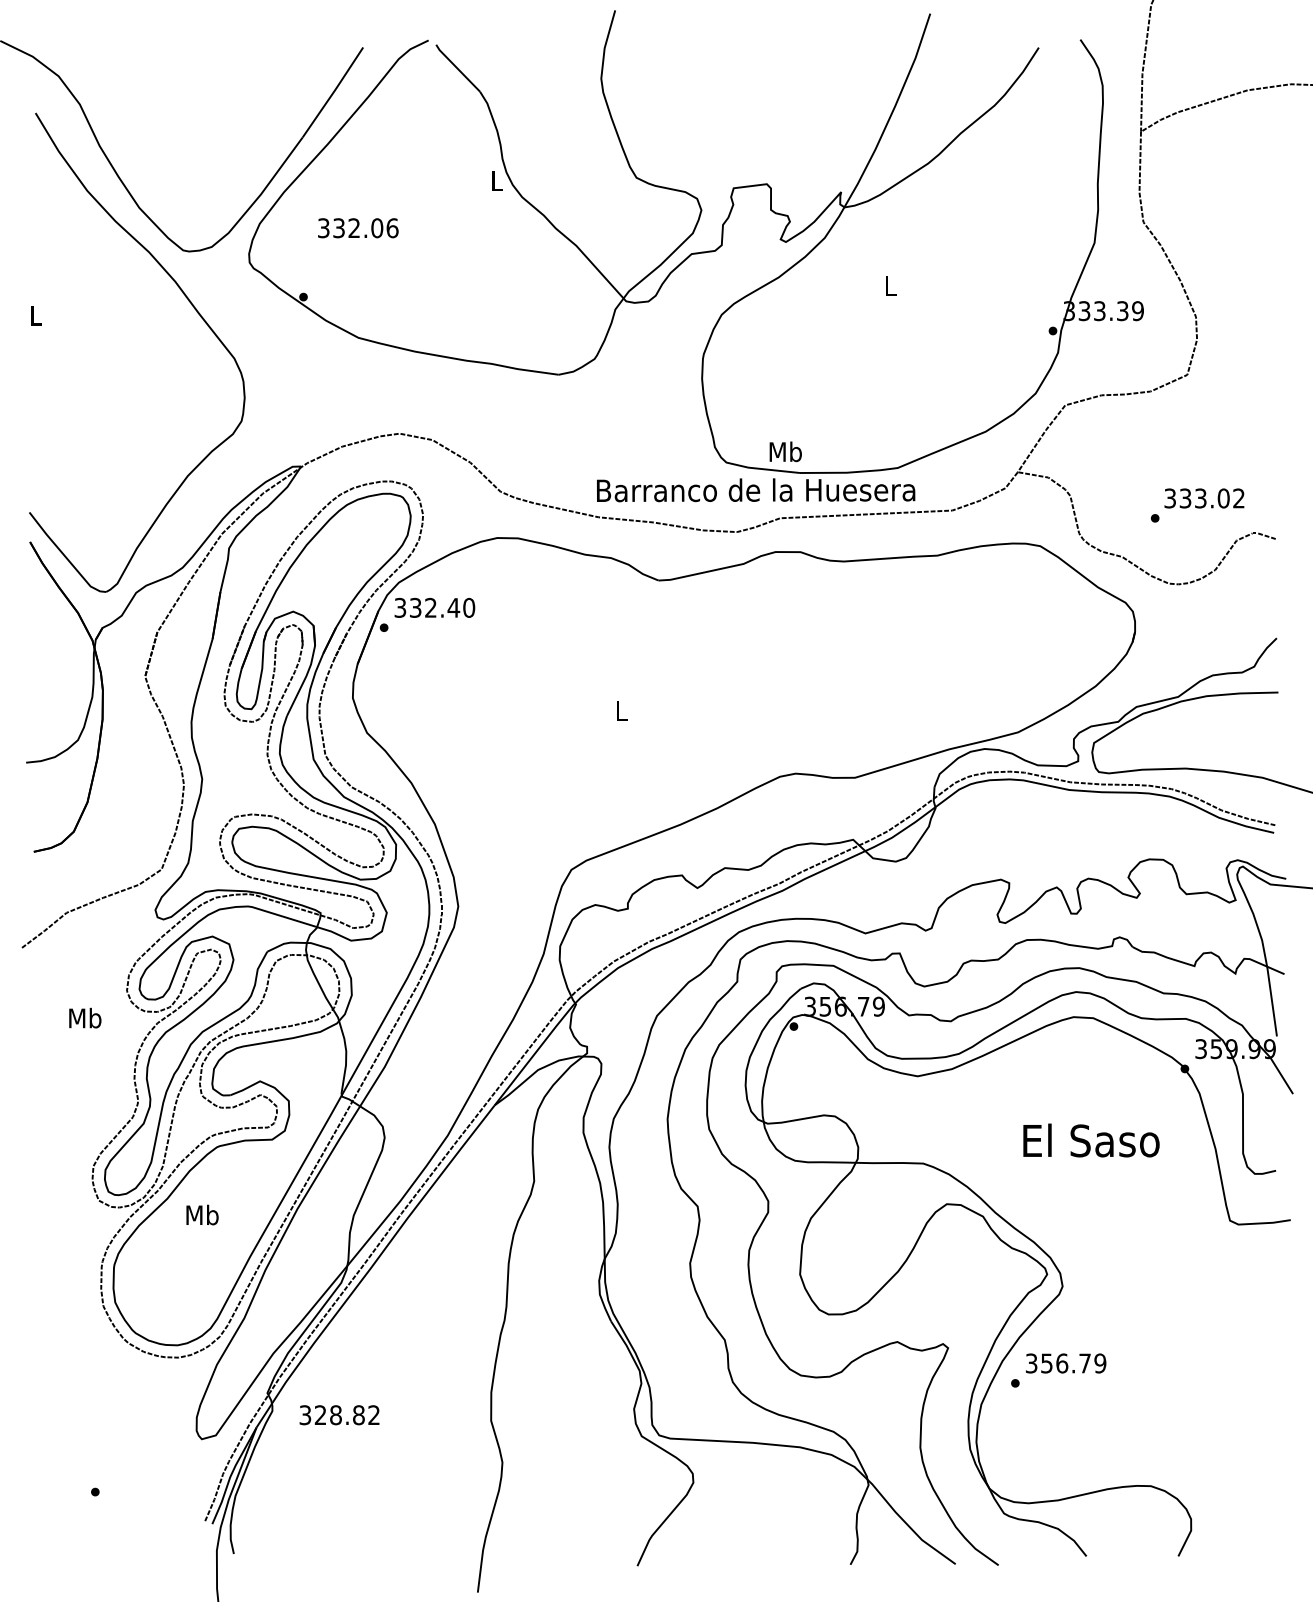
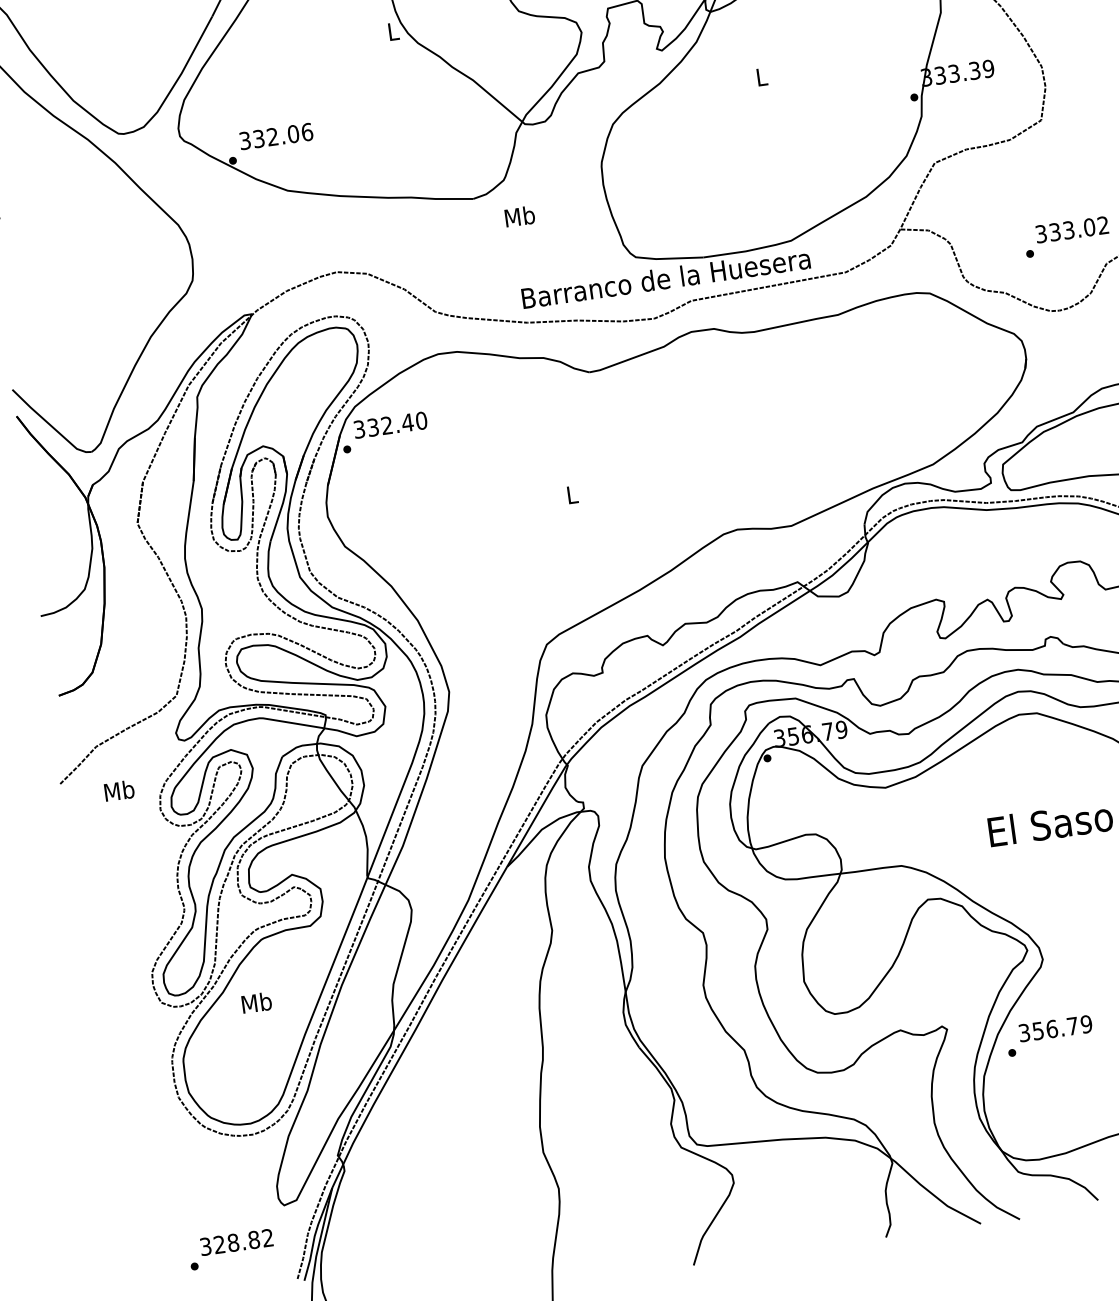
text: (358, 228) -> (276, 136), moved
text: (785, 451) -> (519, 216), moved
text: (85, 1017) -> (119, 790), moved
text: (339, 1415) -> (236, 1242), moved

